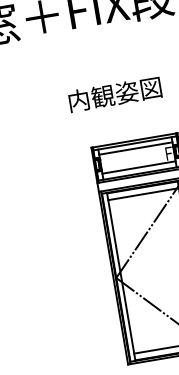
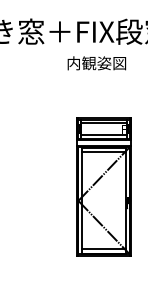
text: (114, 94) -> (96, 63), moved

